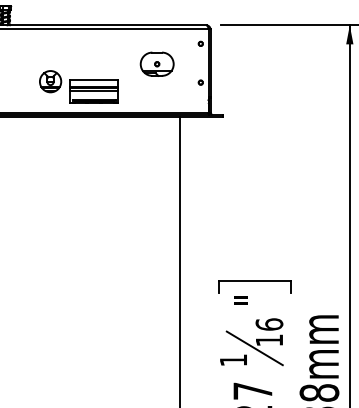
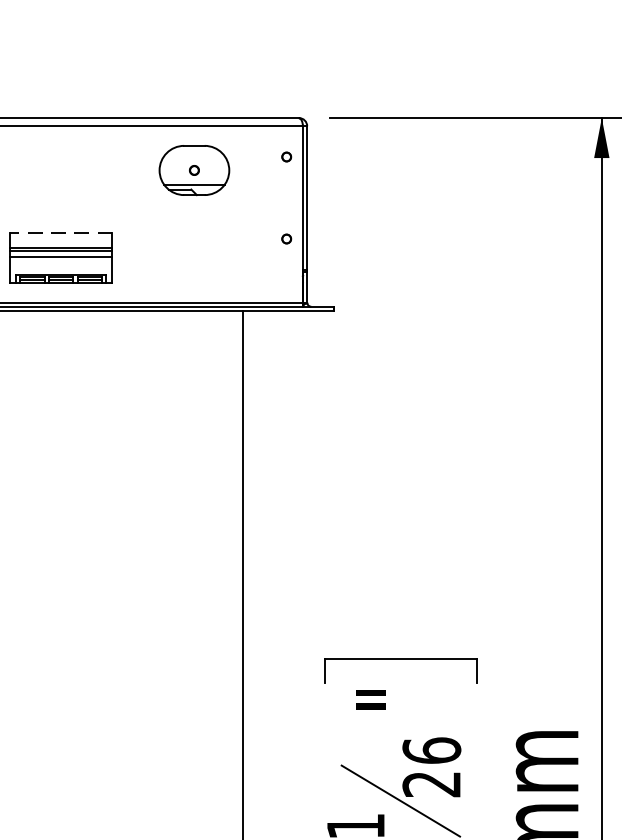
part: (156, 63) -> (192, 168), moved
line: (93, 79) -> (59, 232), solid -> dashed
text: (268, 340) -> (429, 784), 16 -> 26

